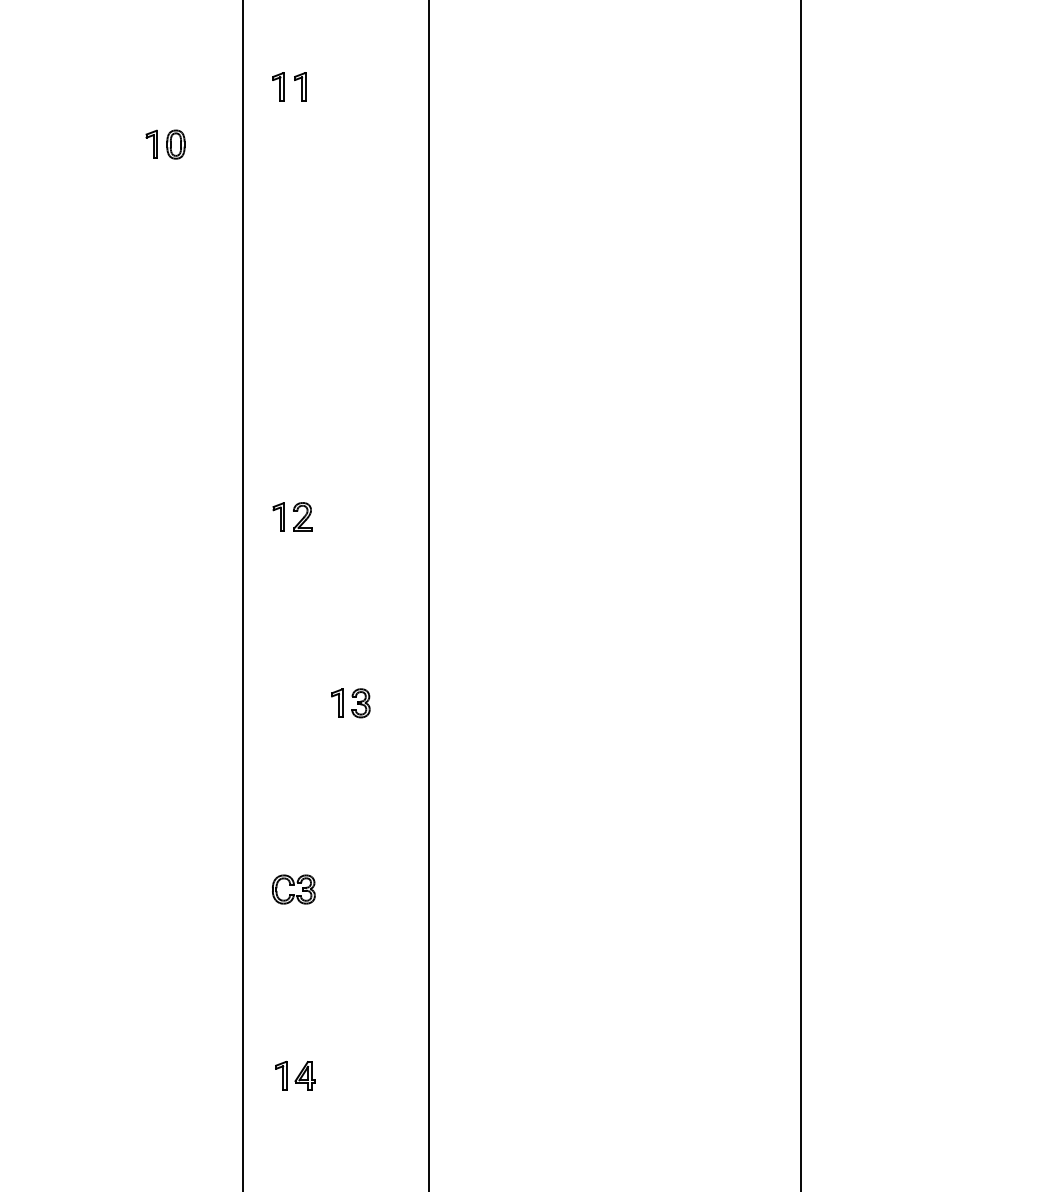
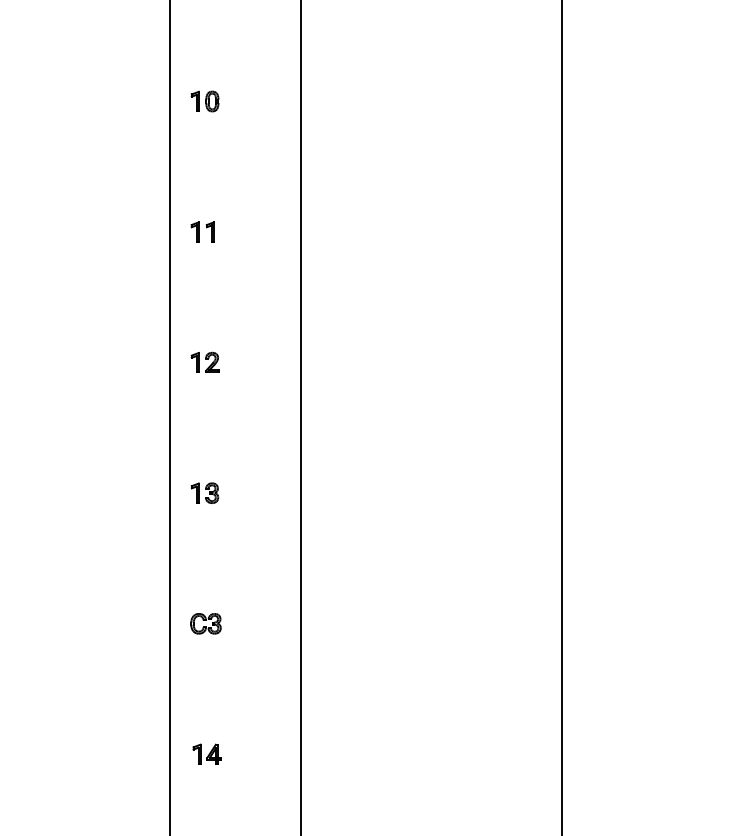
part: (288, 86) -> (202, 231), moved
part: (164, 144) -> (204, 101), moved
part: (350, 702) -> (204, 492), moved

